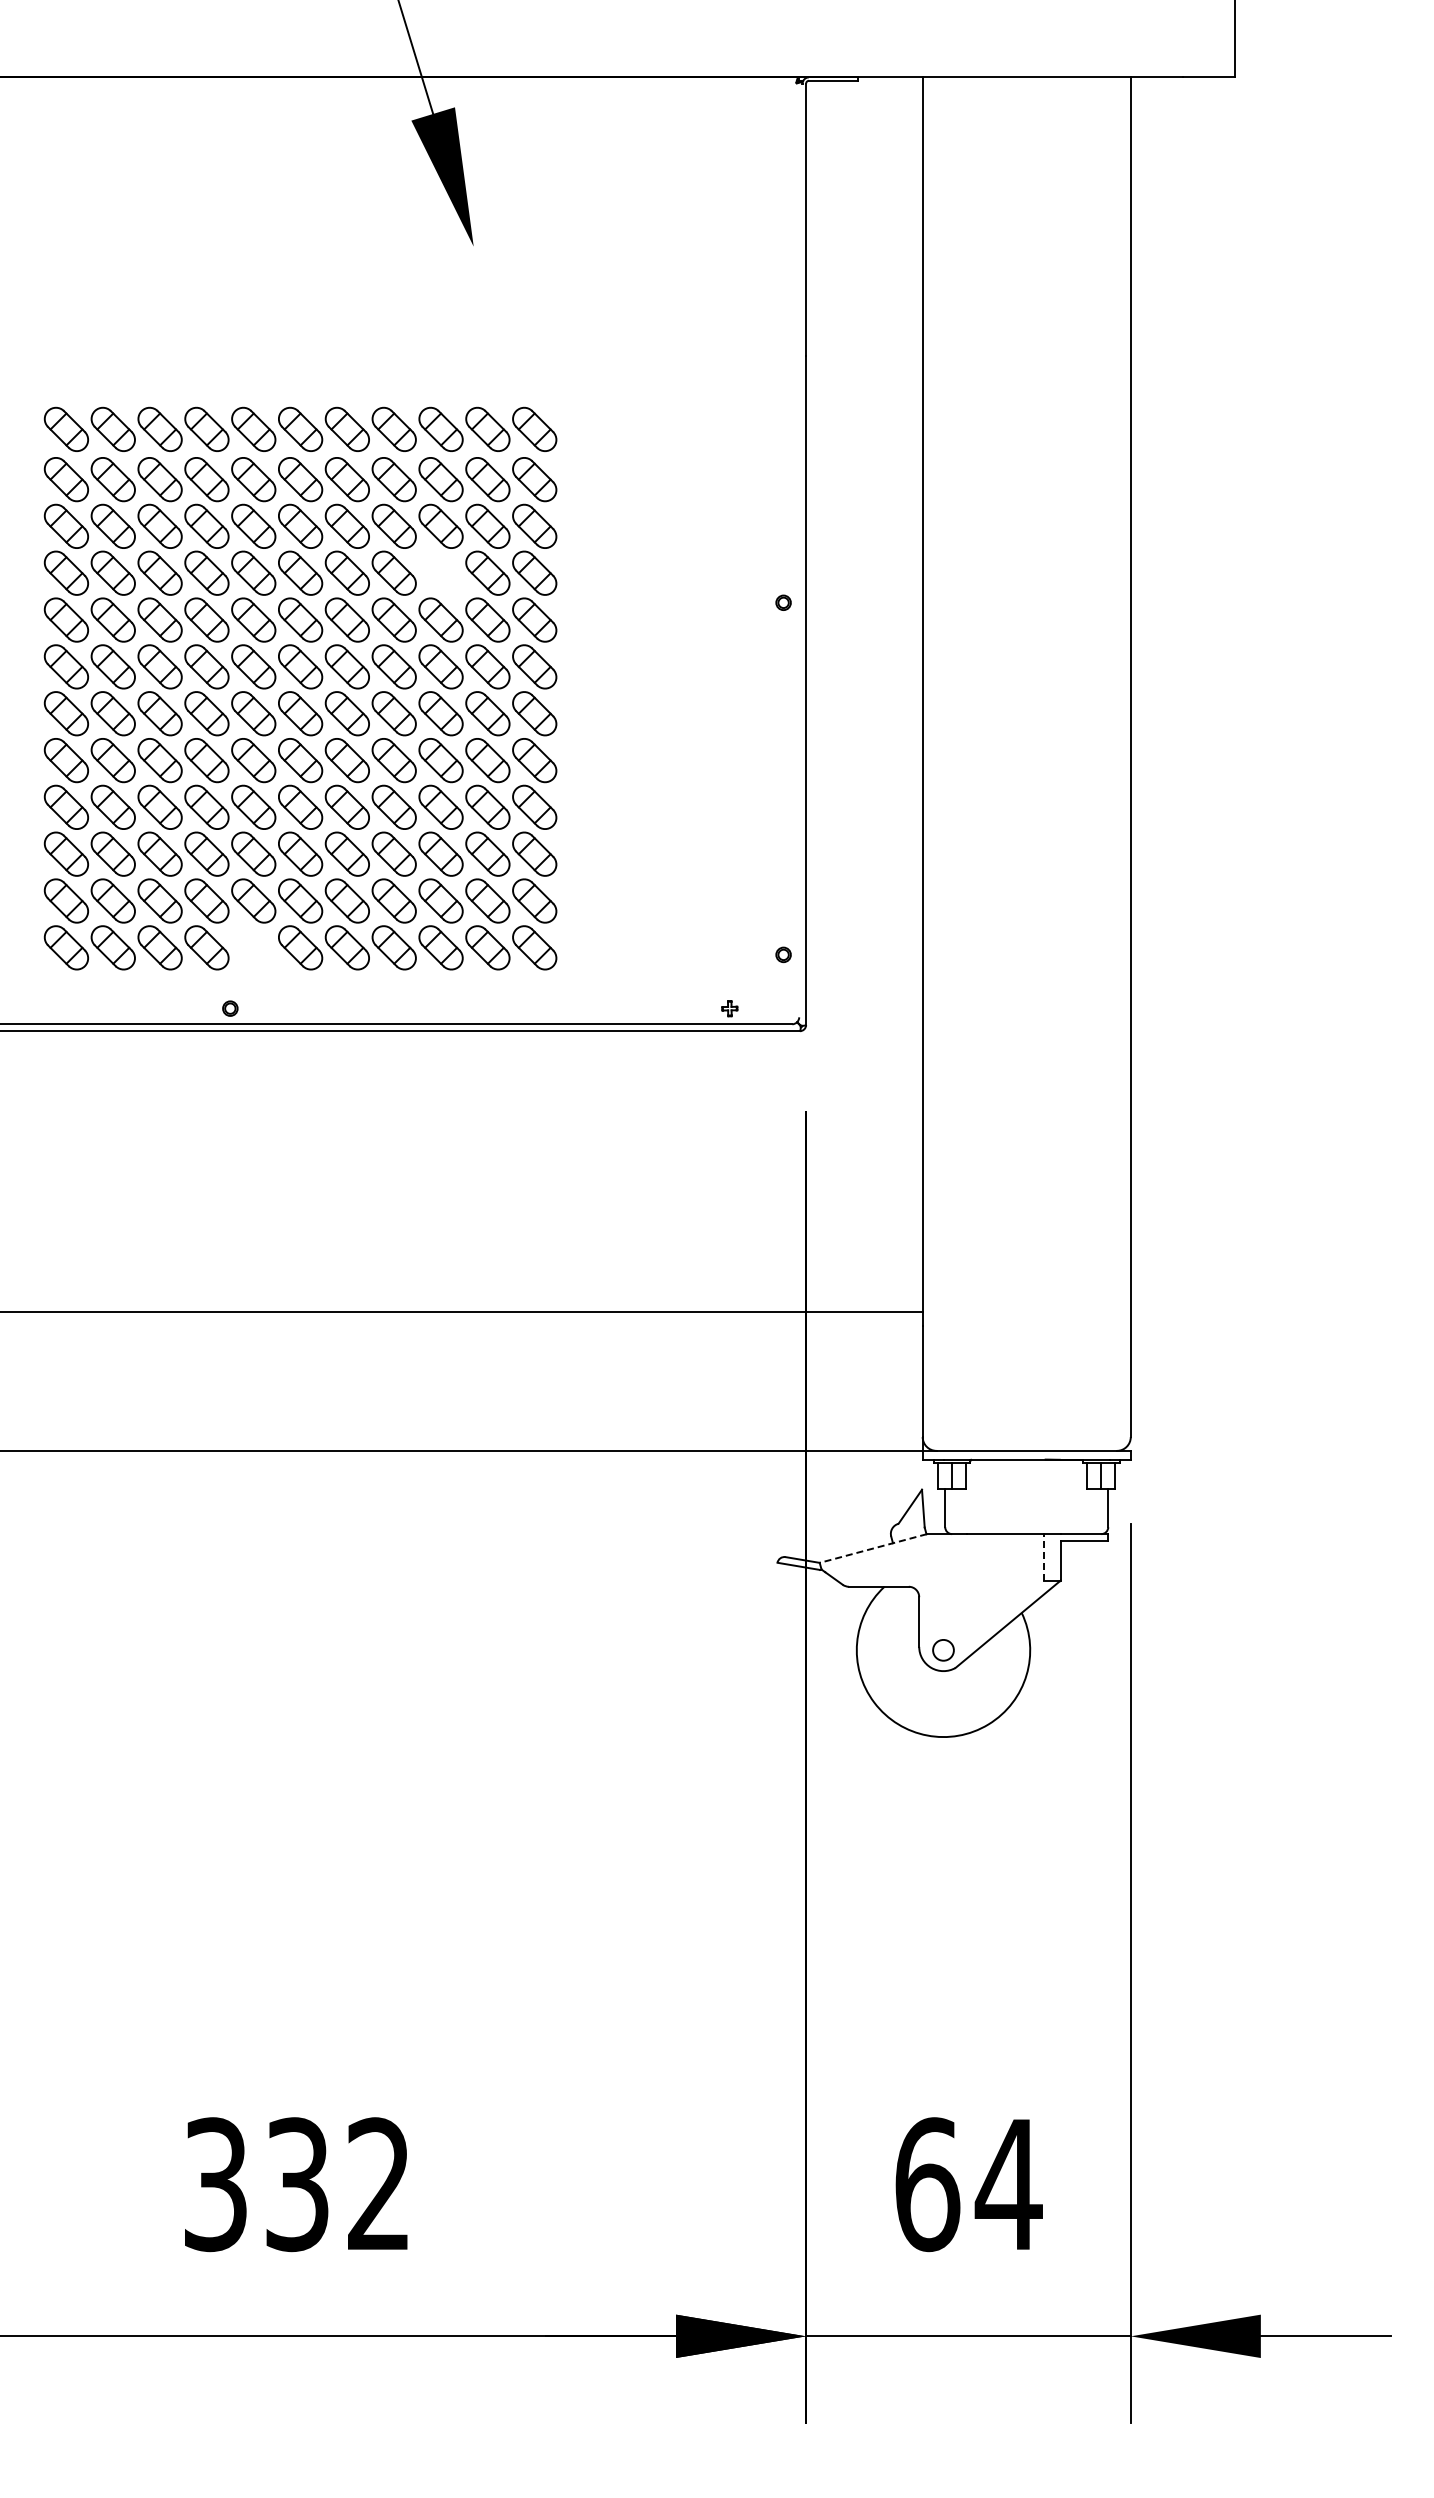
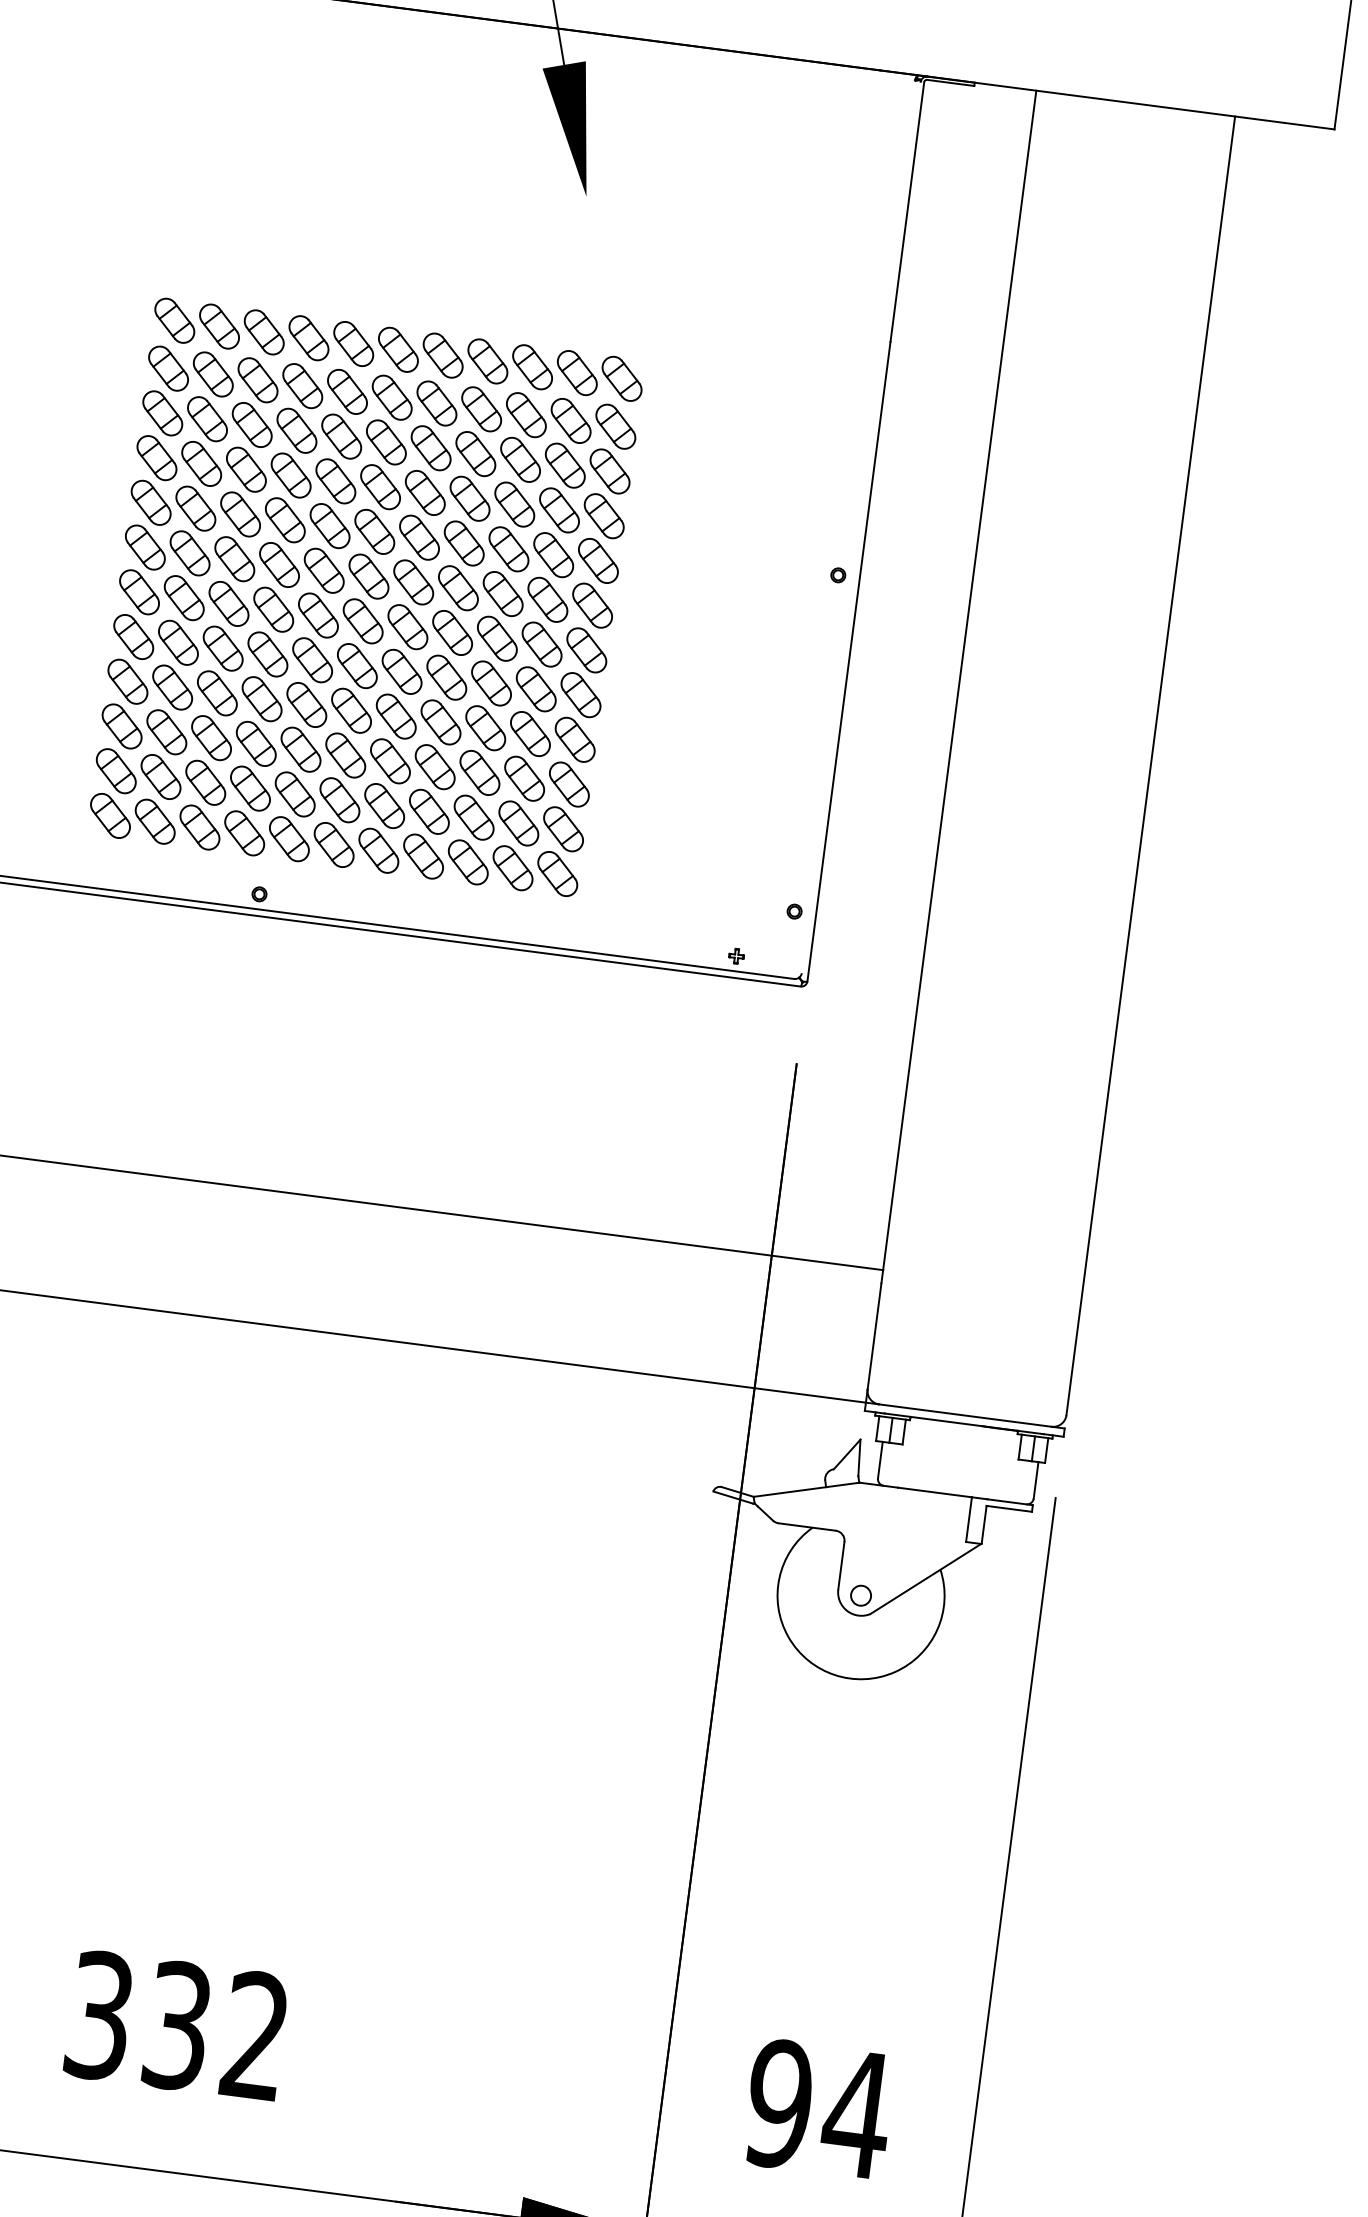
part: (440, 572) -> (514, 503), added
part: (253, 947) -> (289, 838), added
line: (872, 1548) -> (805, 1489), dashed -> solid
line: (1044, 1557) -> (969, 1519), dashed -> solid
text: (927, 2184) -> (779, 2103), 64 -> 94

